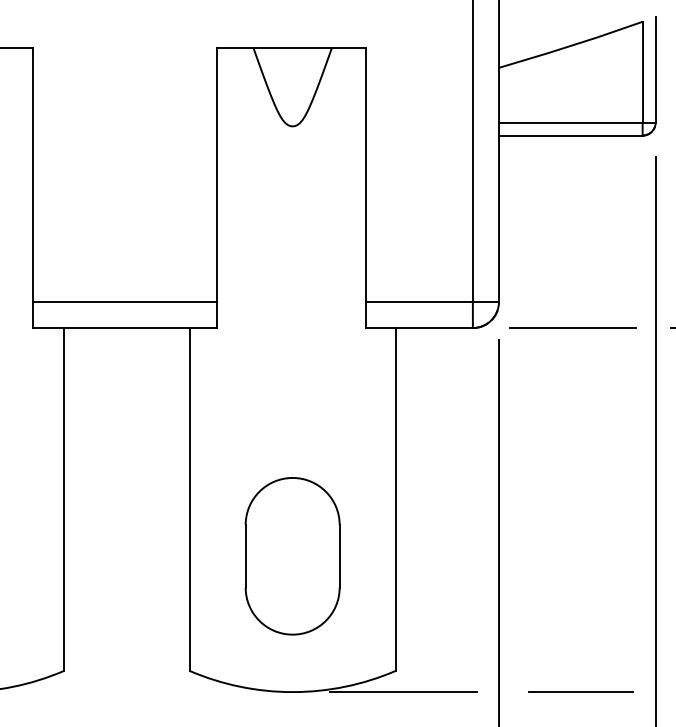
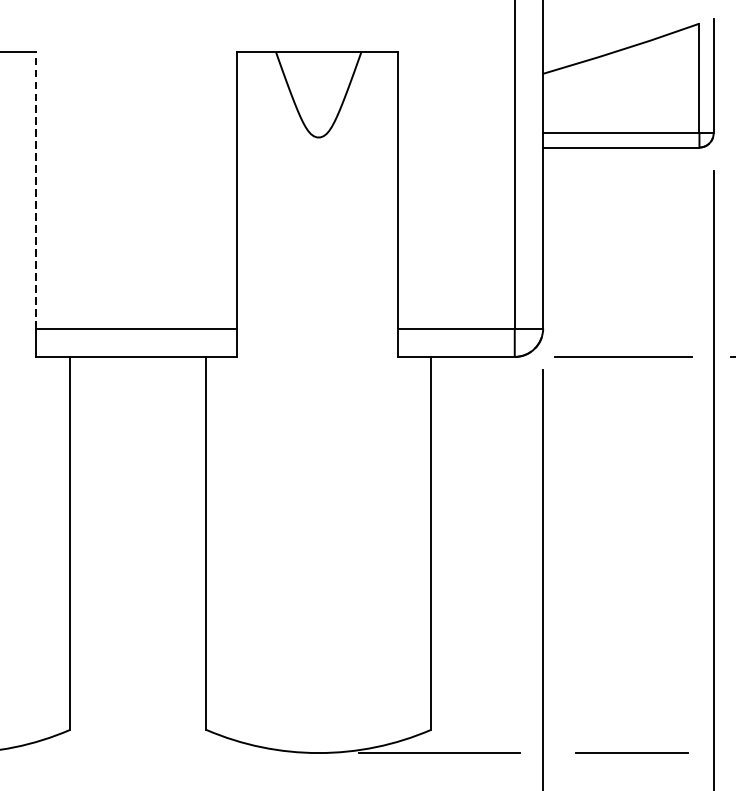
line: (32, 175) -> (35, 190), solid -> dashed
part: (292, 556) -> (318, 605), removed

